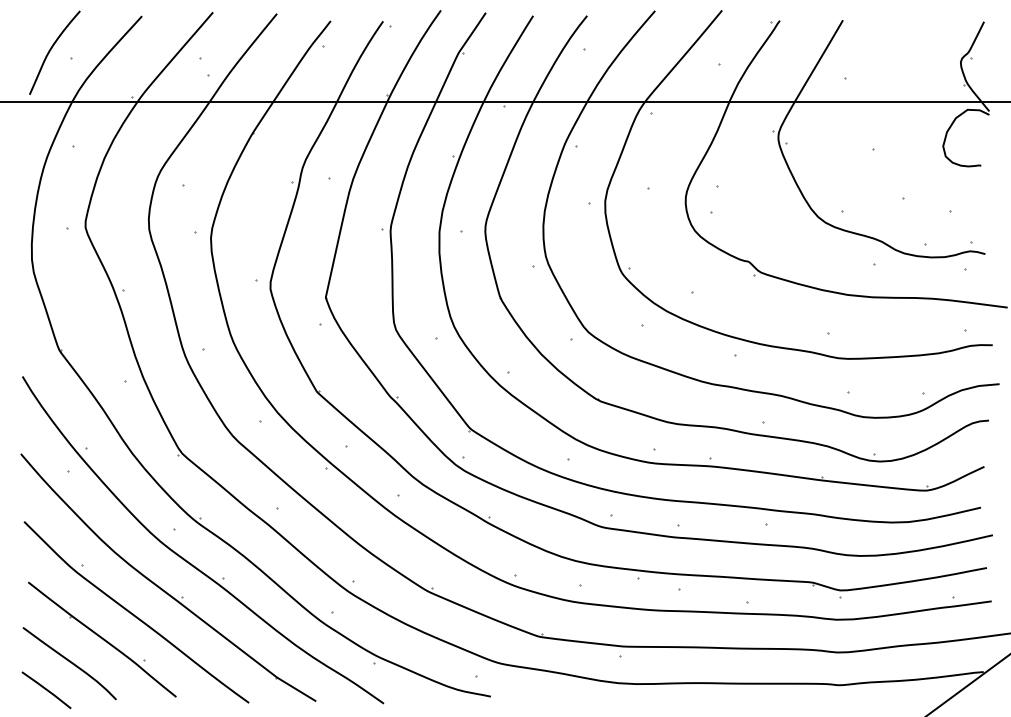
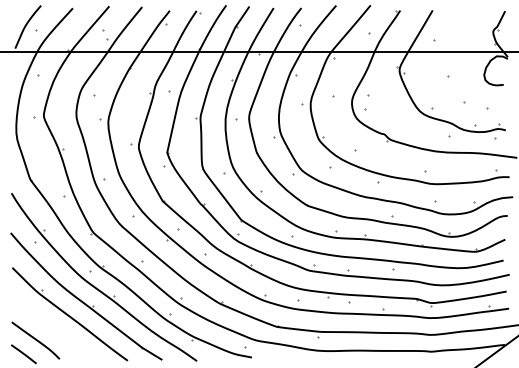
part: (102, 639) -> (52, 328), removed

